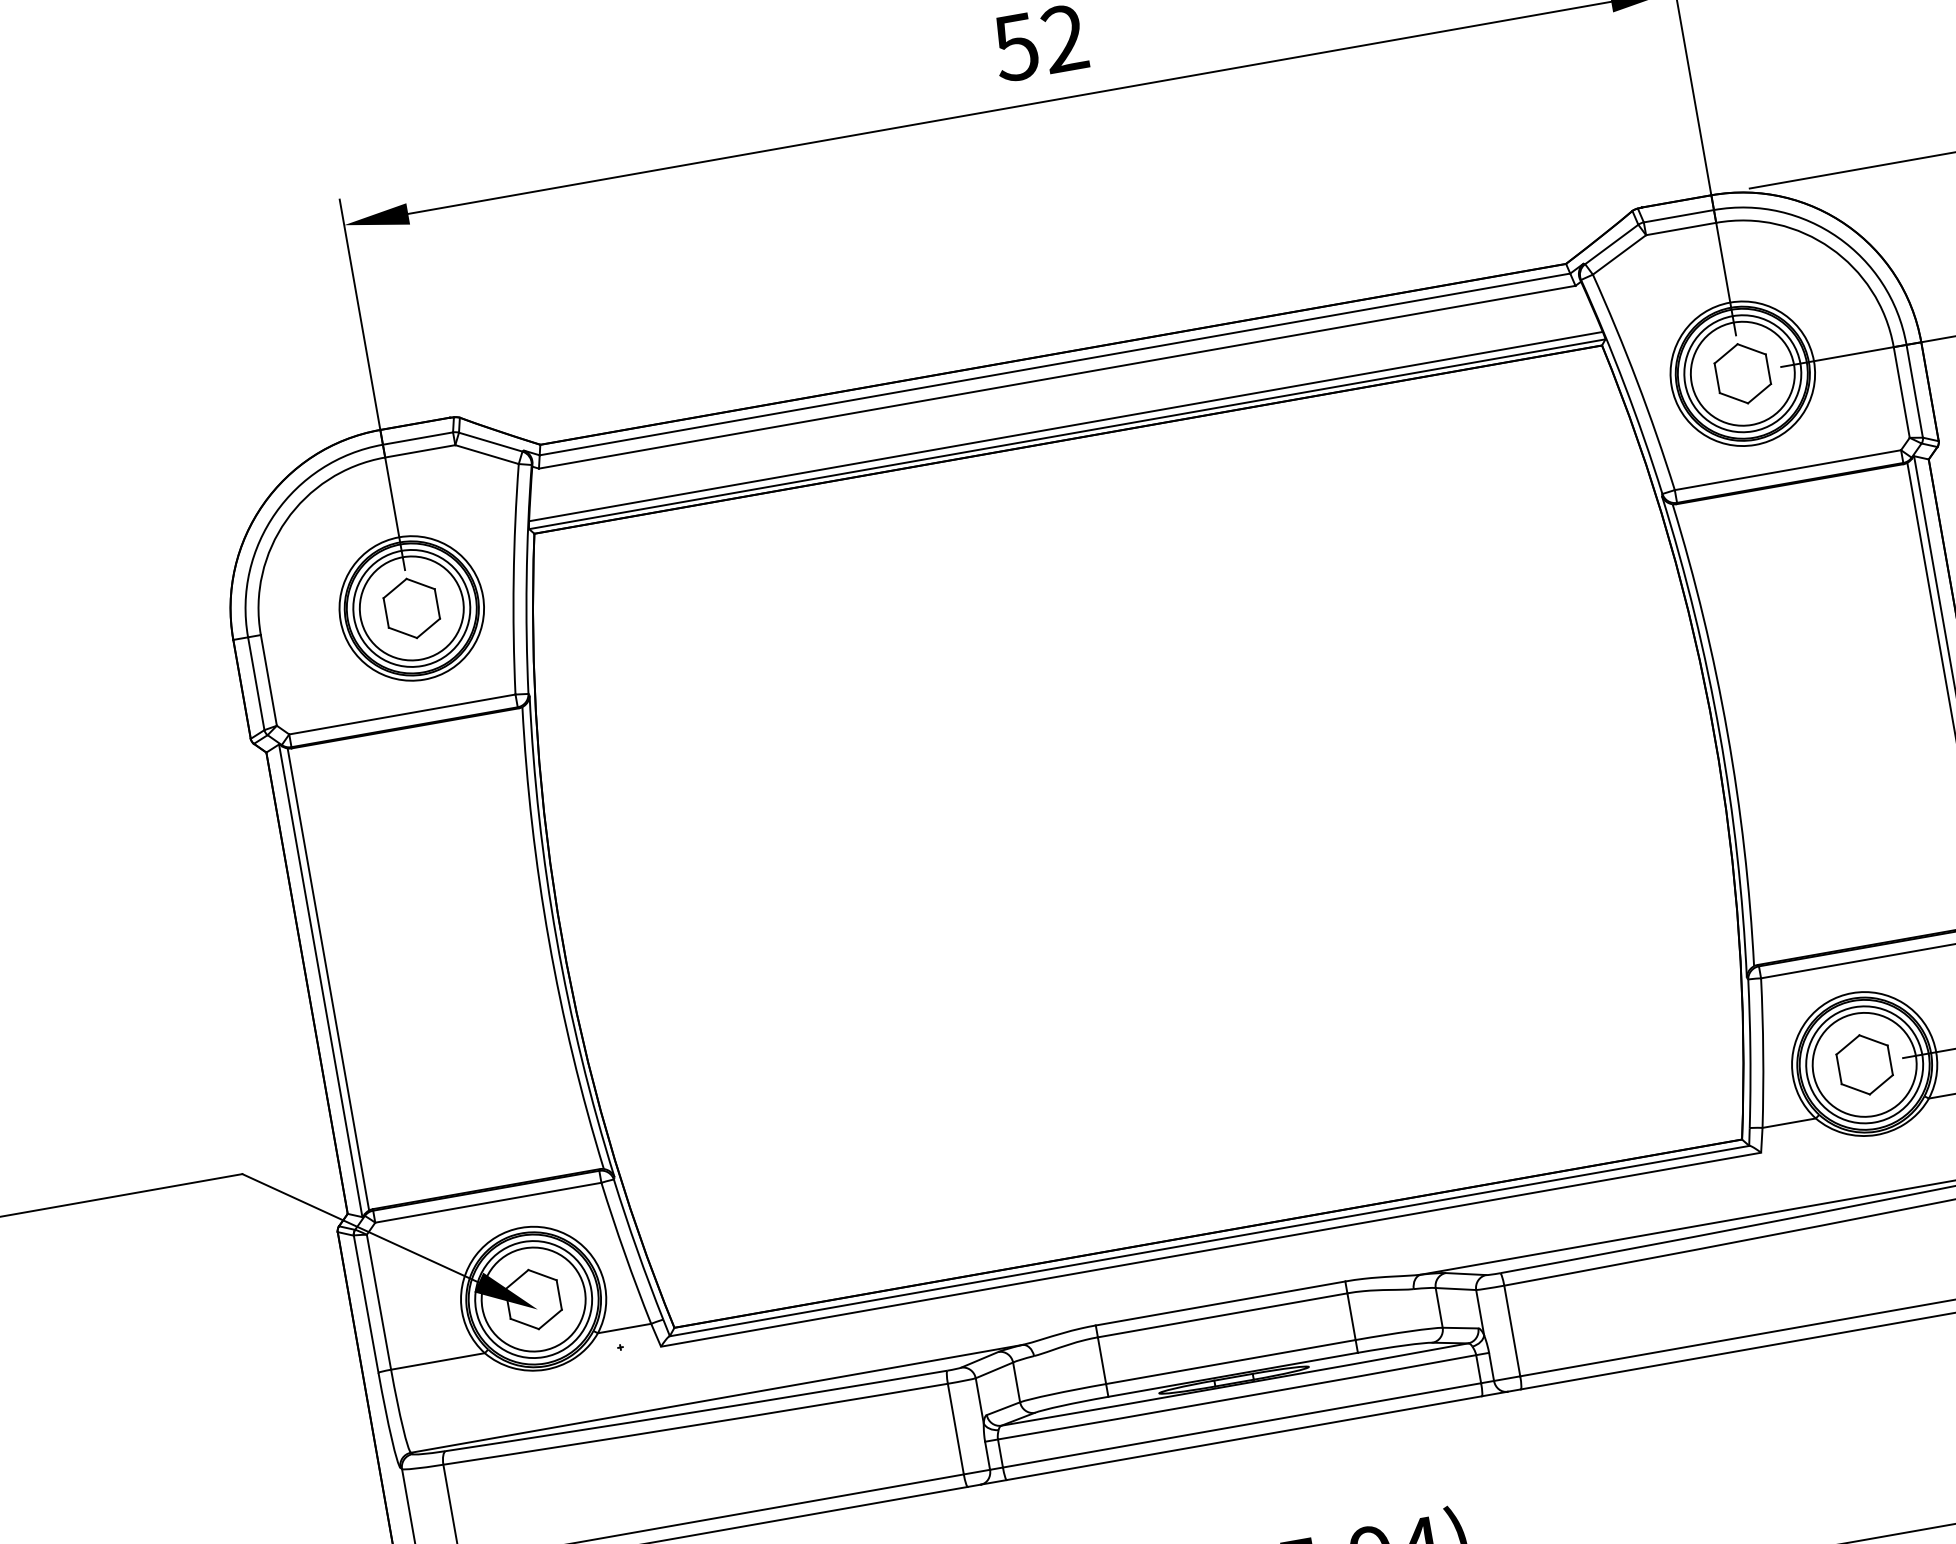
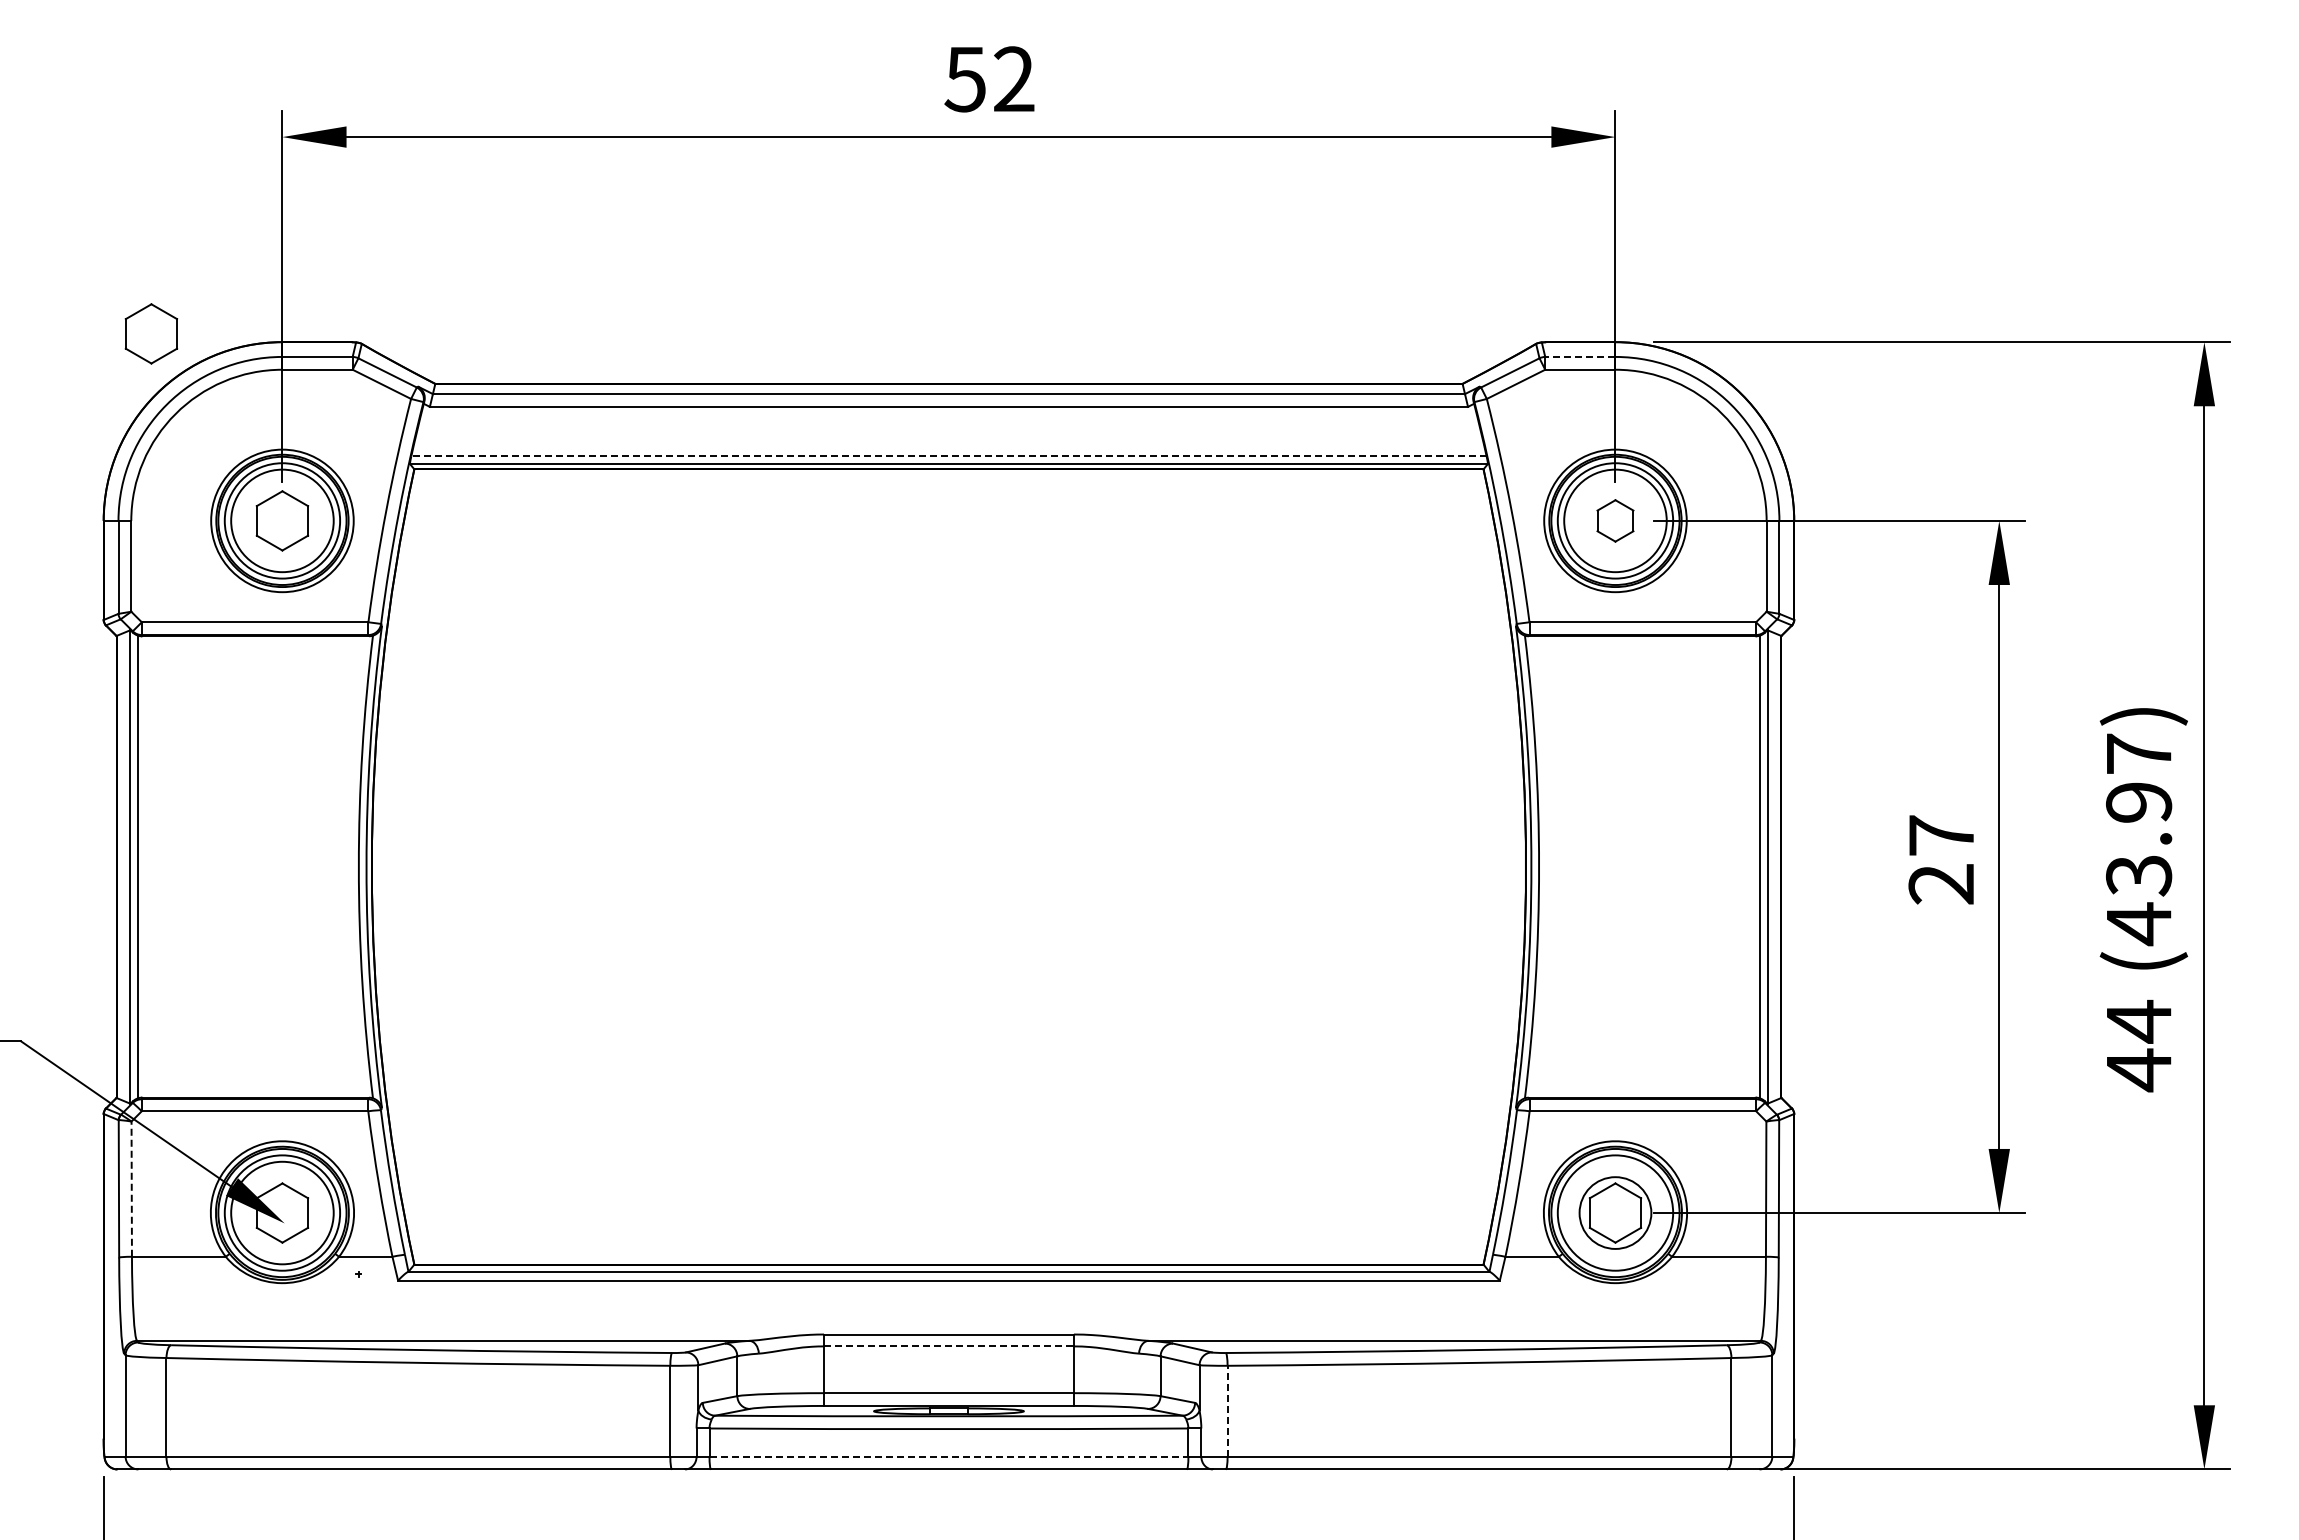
line: (1677, 215) -> (1579, 356), solid -> dashed
part: (1742, 373) -> (1615, 520), size x0.7
line: (1065, 426) -> (948, 456), solid -> dashed
part: (248, 444) -> (151, 333), added
circle: (1864, 1064) -> (1615, 1212), size x0.7
line: (378, 1302) -> (131, 1189), solid -> dashed
line: (1222, 1315) -> (948, 1346), solid -> dashed
line: (1512, 1330) -> (1227, 1410), solid -> dashed
line: (1242, 1425) -> (949, 1456), solid -> dashed

